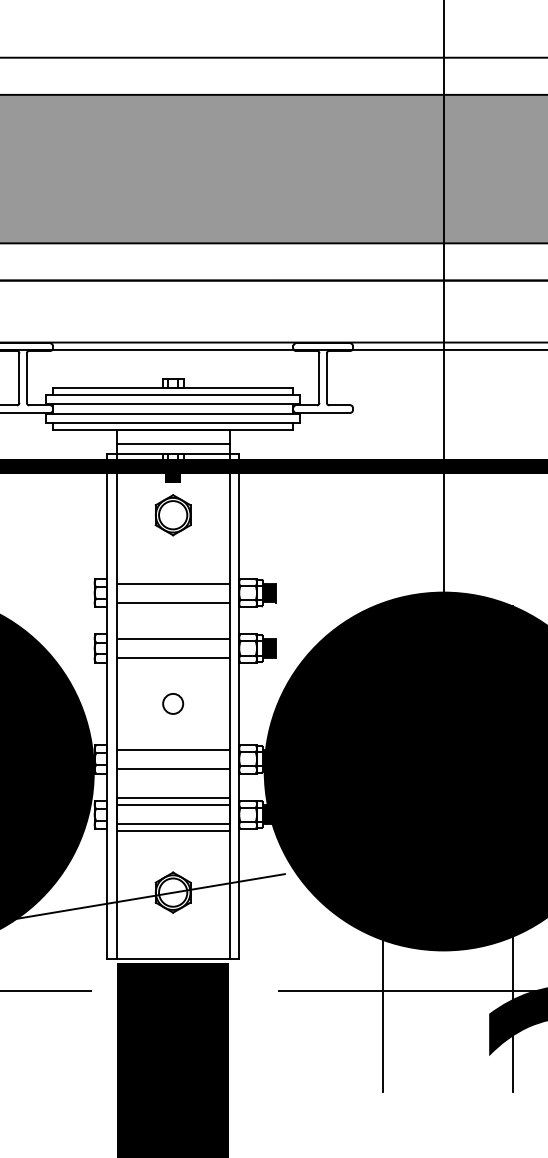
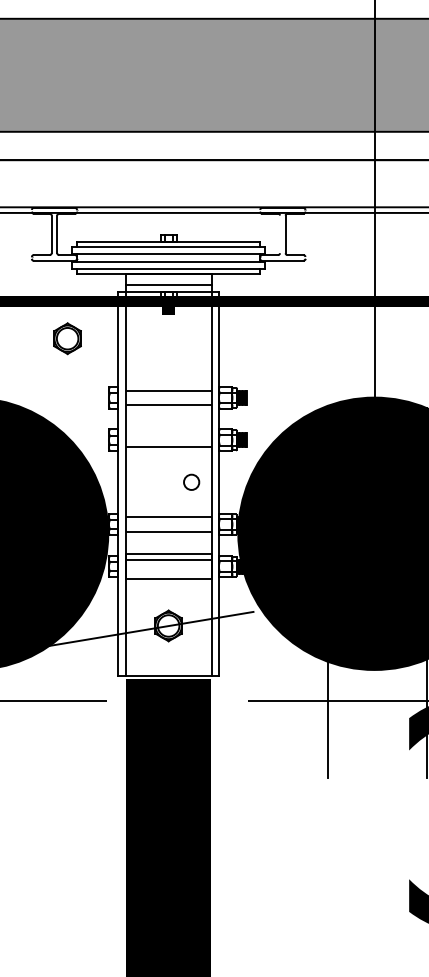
line: (318, 378) -> (279, 234), removed
part: (172, 514) -> (67, 338), moved
line: (172, 638) -> (168, 432), removed
circle: (172, 702) -> (191, 481), moved
line: (172, 823) -> (168, 573), removed

